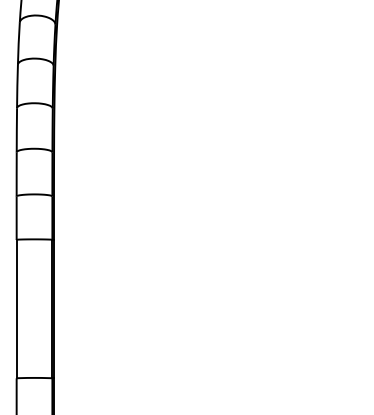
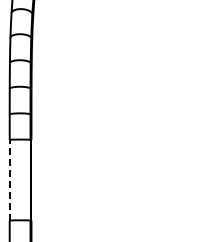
line: (16, 307) -> (9, 179), solid -> dashed

